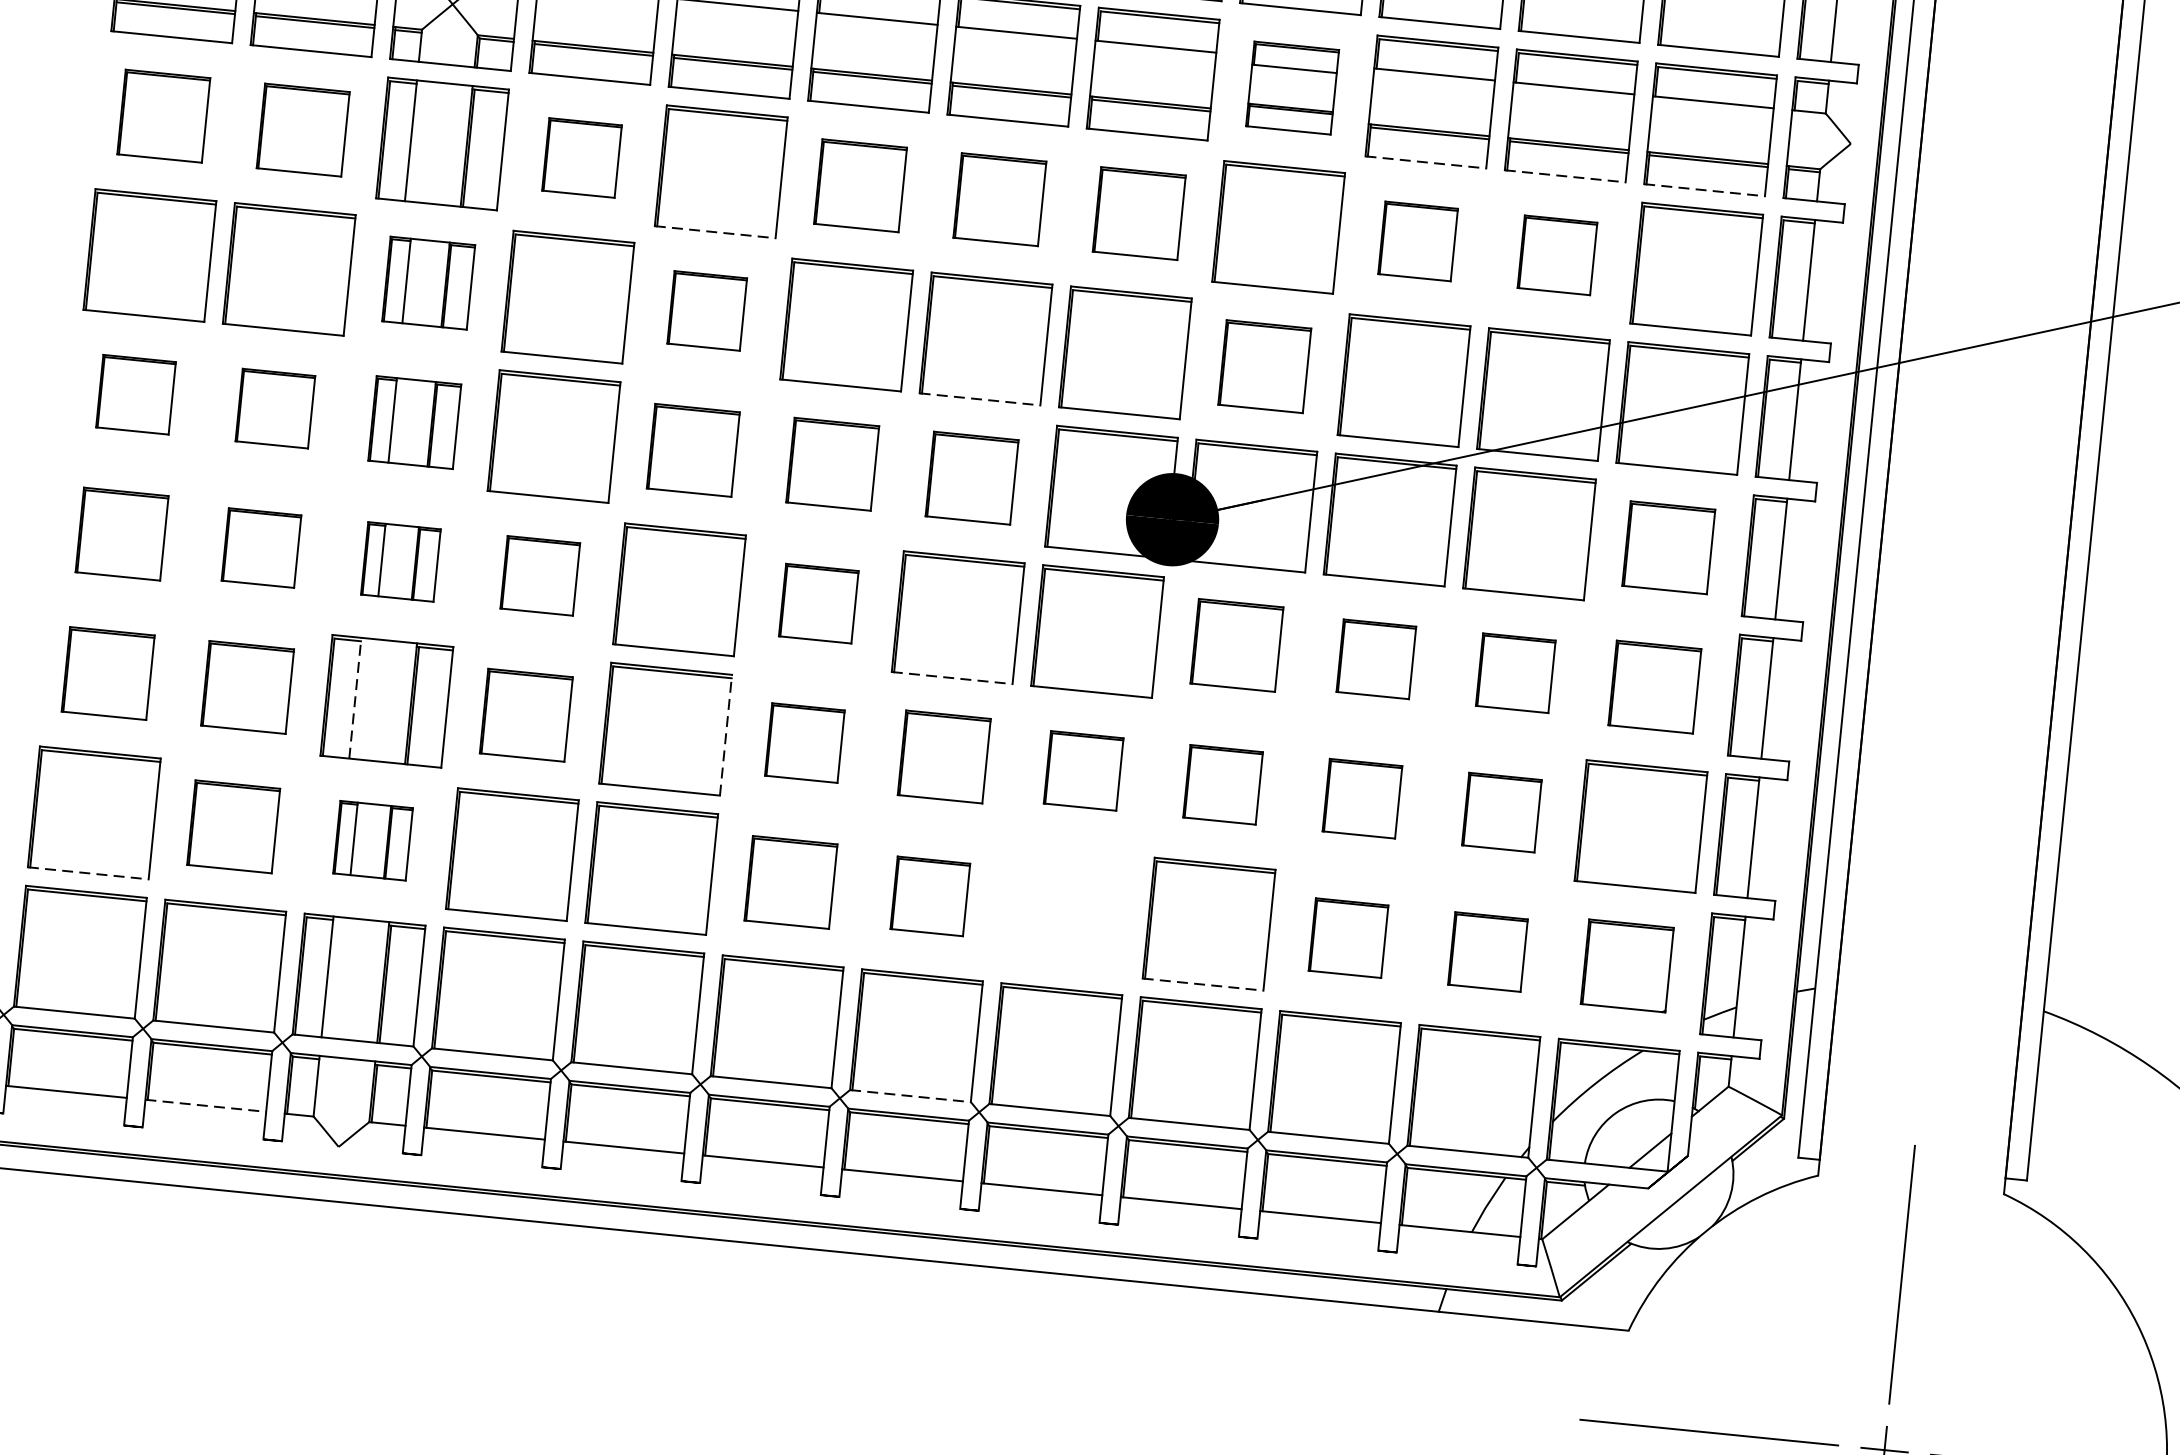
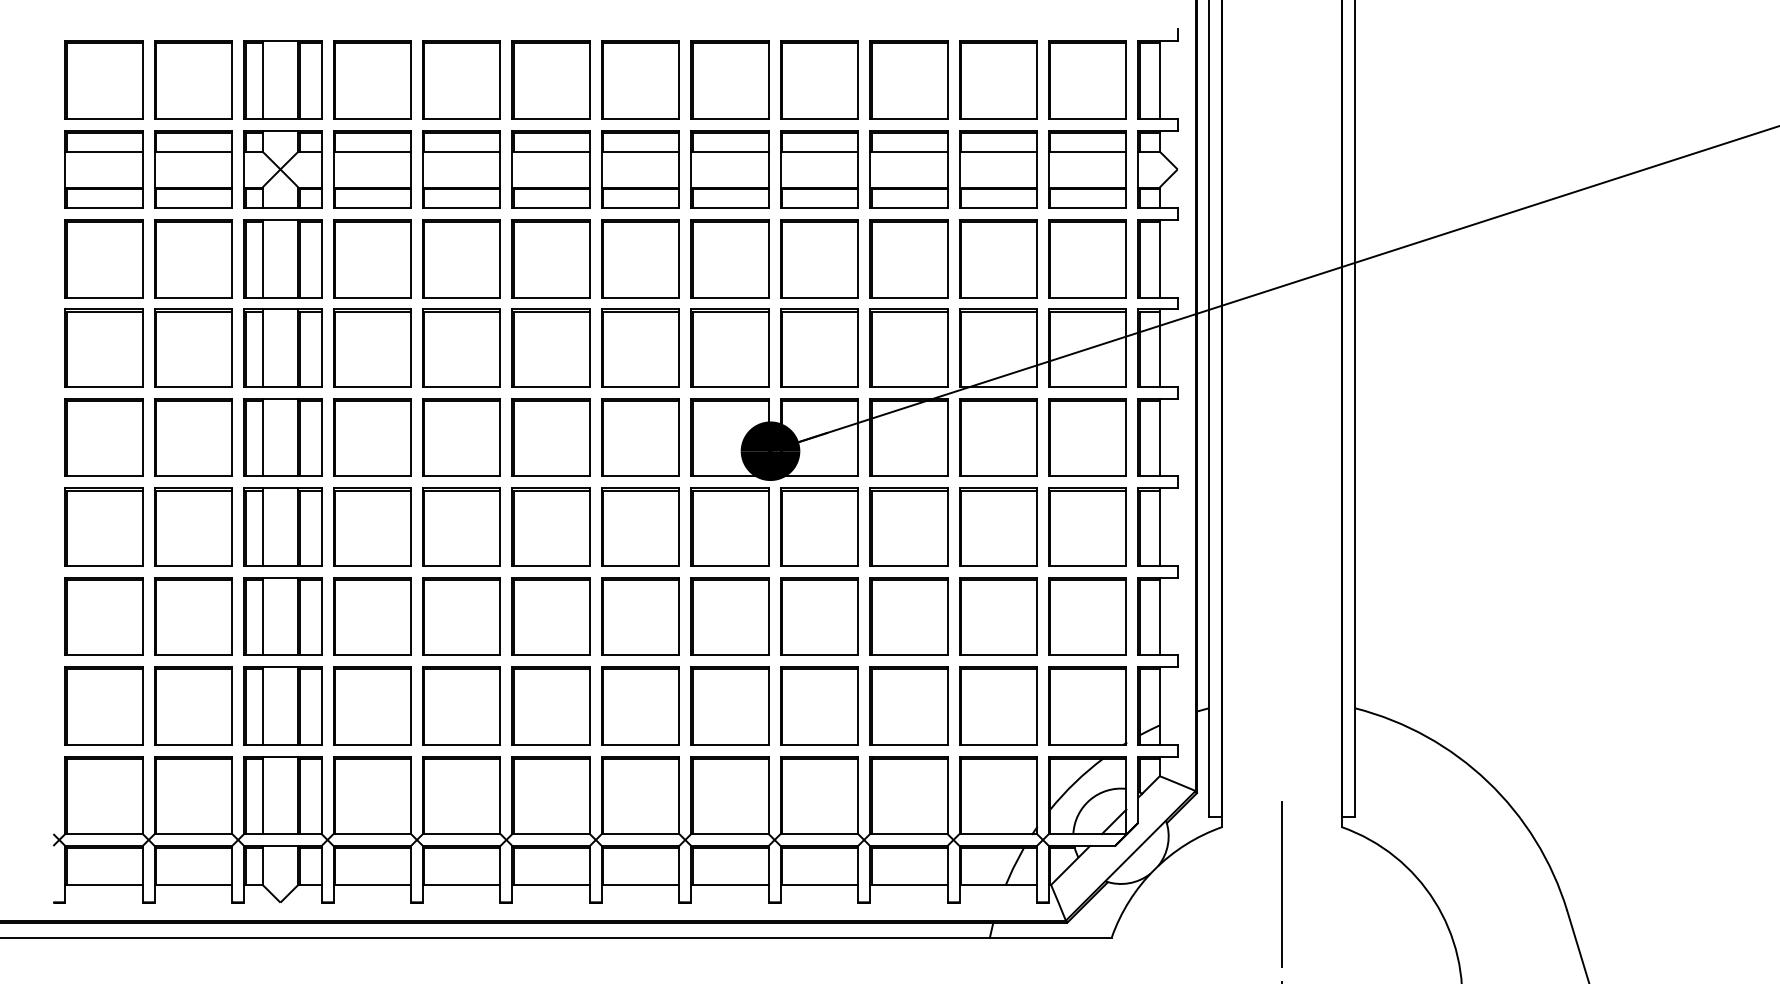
part: (1292, 88) -> (819, 169), size x1.43
part: (163, 115) -> (103, 258), size x1.43
part: (303, 129) -> (193, 258), size x1.43
part: (582, 157) -> (372, 258), size x1.67
line: (1425, 162) -> (908, 208), dashed -> solid
line: (1565, 176) -> (998, 208), dashed -> solid
part: (859, 185) -> (550, 258), size x1.43
line: (1704, 190) -> (1087, 208), dashed -> solid
part: (999, 199) -> (640, 258), size x1.43
part: (1138, 212) -> (729, 258), size x1.43
line: (714, 232) -> (461, 297), dashed -> solid
part: (1417, 240) -> (908, 258), size x1.67
part: (1557, 254) -> (998, 258), size x1.67
part: (428, 282) -> (282, 347), size x1.43
part: (707, 309) -> (461, 347), size x1.67
part: (1264, 365) -> (819, 347), size x1.43
part: (135, 394) -> (103, 437), size x1.67
line: (979, 398) -> (640, 386), dashed -> solid
part: (275, 408) -> (193, 437), size x1.67
part: (414, 422) -> (282, 437), size x1.43
part: (693, 450) -> (461, 437), size x1.43
part: (831, 464) -> (550, 437), size x1.43
part: (972, 478) -> (640, 437), size x1.43
part: (121, 533) -> (103, 526), size x1.43
part: (261, 547) -> (193, 526), size x1.67
part: (1668, 547) -> (1087, 437), size x1.43
part: (400, 561) -> (282, 526), size x1.67
part: (540, 575) -> (372, 526), size x1.67
part: (817, 602) -> (550, 526), size x1.67
part: (1237, 644) -> (819, 526), size x1.43
part: (1375, 658) -> (908, 526), size x1.67
part: (1516, 672) -> (998, 526), size x1.67
part: (107, 673) -> (103, 616), size x1.43
line: (952, 677) -> (640, 565), dashed -> solid
part: (1654, 686) -> (1087, 526), size x1.43
part: (247, 687) -> (193, 616), size x1.43
line: (355, 698) -> (262, 616), dashed -> solid
part: (526, 715) -> (372, 616), size x1.43
line: (726, 735) -> (500, 616), dashed -> solid
part: (803, 743) -> (550, 616), size x1.67
part: (944, 757) -> (640, 616), size x1.43
part: (1082, 770) -> (729, 616), size x1.67
part: (1223, 784) -> (819, 616), size x1.67
part: (1361, 798) -> (908, 616), size x1.67
part: (1502, 812) -> (998, 616), size x1.67
part: (233, 826) -> (193, 705), size x1.43
part: (372, 840) -> (282, 705), size x1.67
line: (89, 873) -> (104, 744), dashed -> solid
part: (790, 881) -> (550, 705), size x1.43
part: (930, 895) -> (640, 705), size x1.67
part: (1069, 909) -> (729, 705), added
part: (1348, 937) -> (908, 705), size x1.67
part: (1488, 951) -> (998, 705), size x1.67
part: (1626, 965) -> (1087, 705), size x1.43
line: (1203, 984) -> (819, 744), dashed -> solid
line: (910, 1096) -> (640, 834), dashed -> solid
line: (205, 1105) -> (193, 884), dashed -> solid

